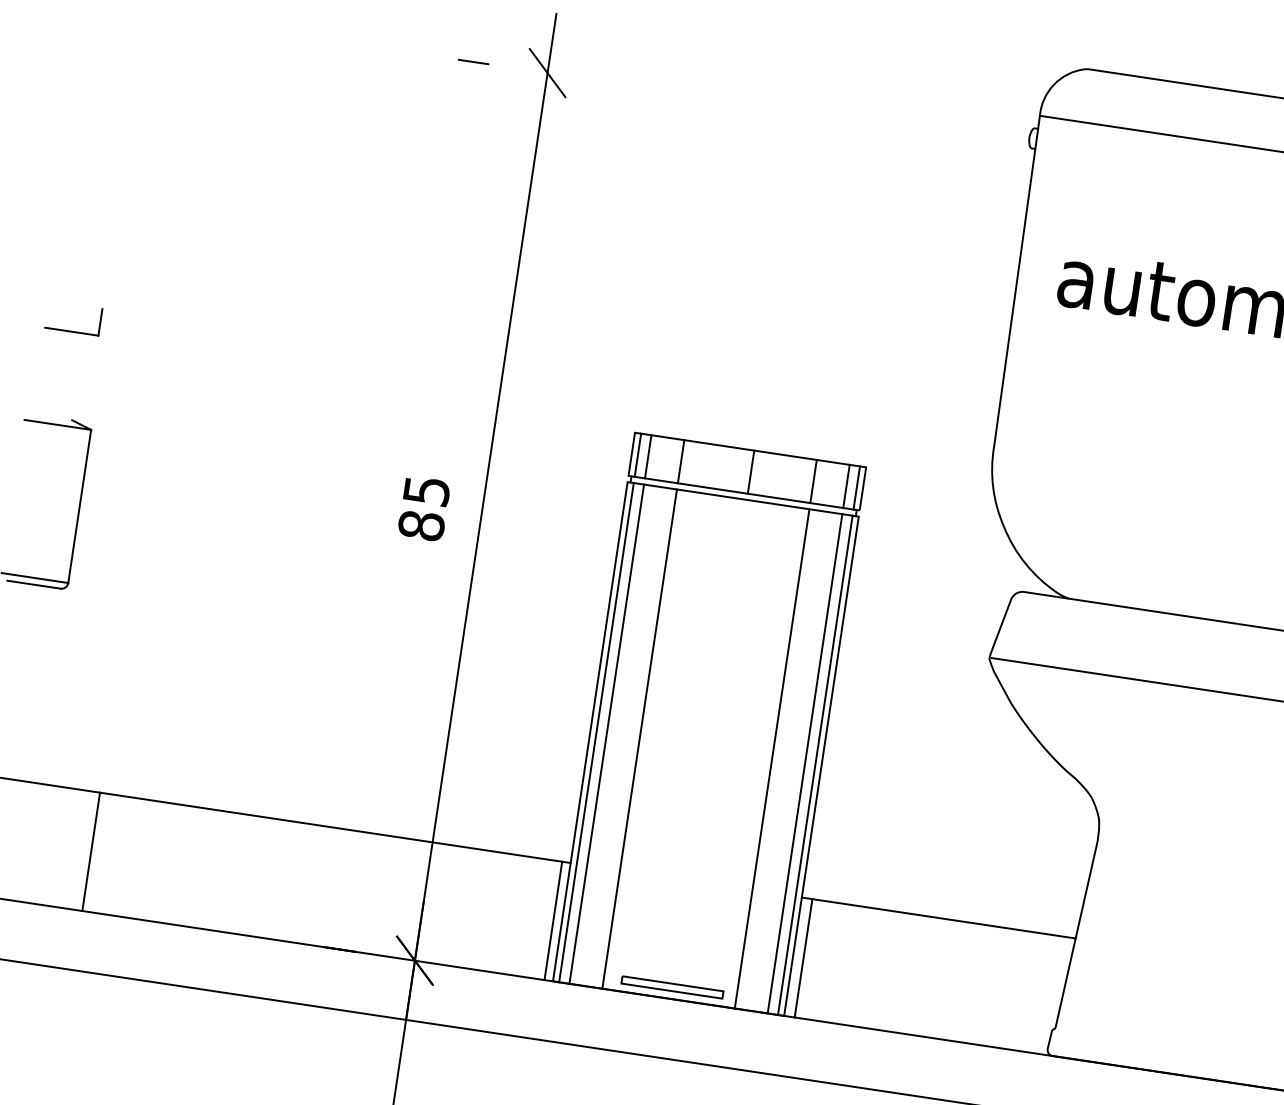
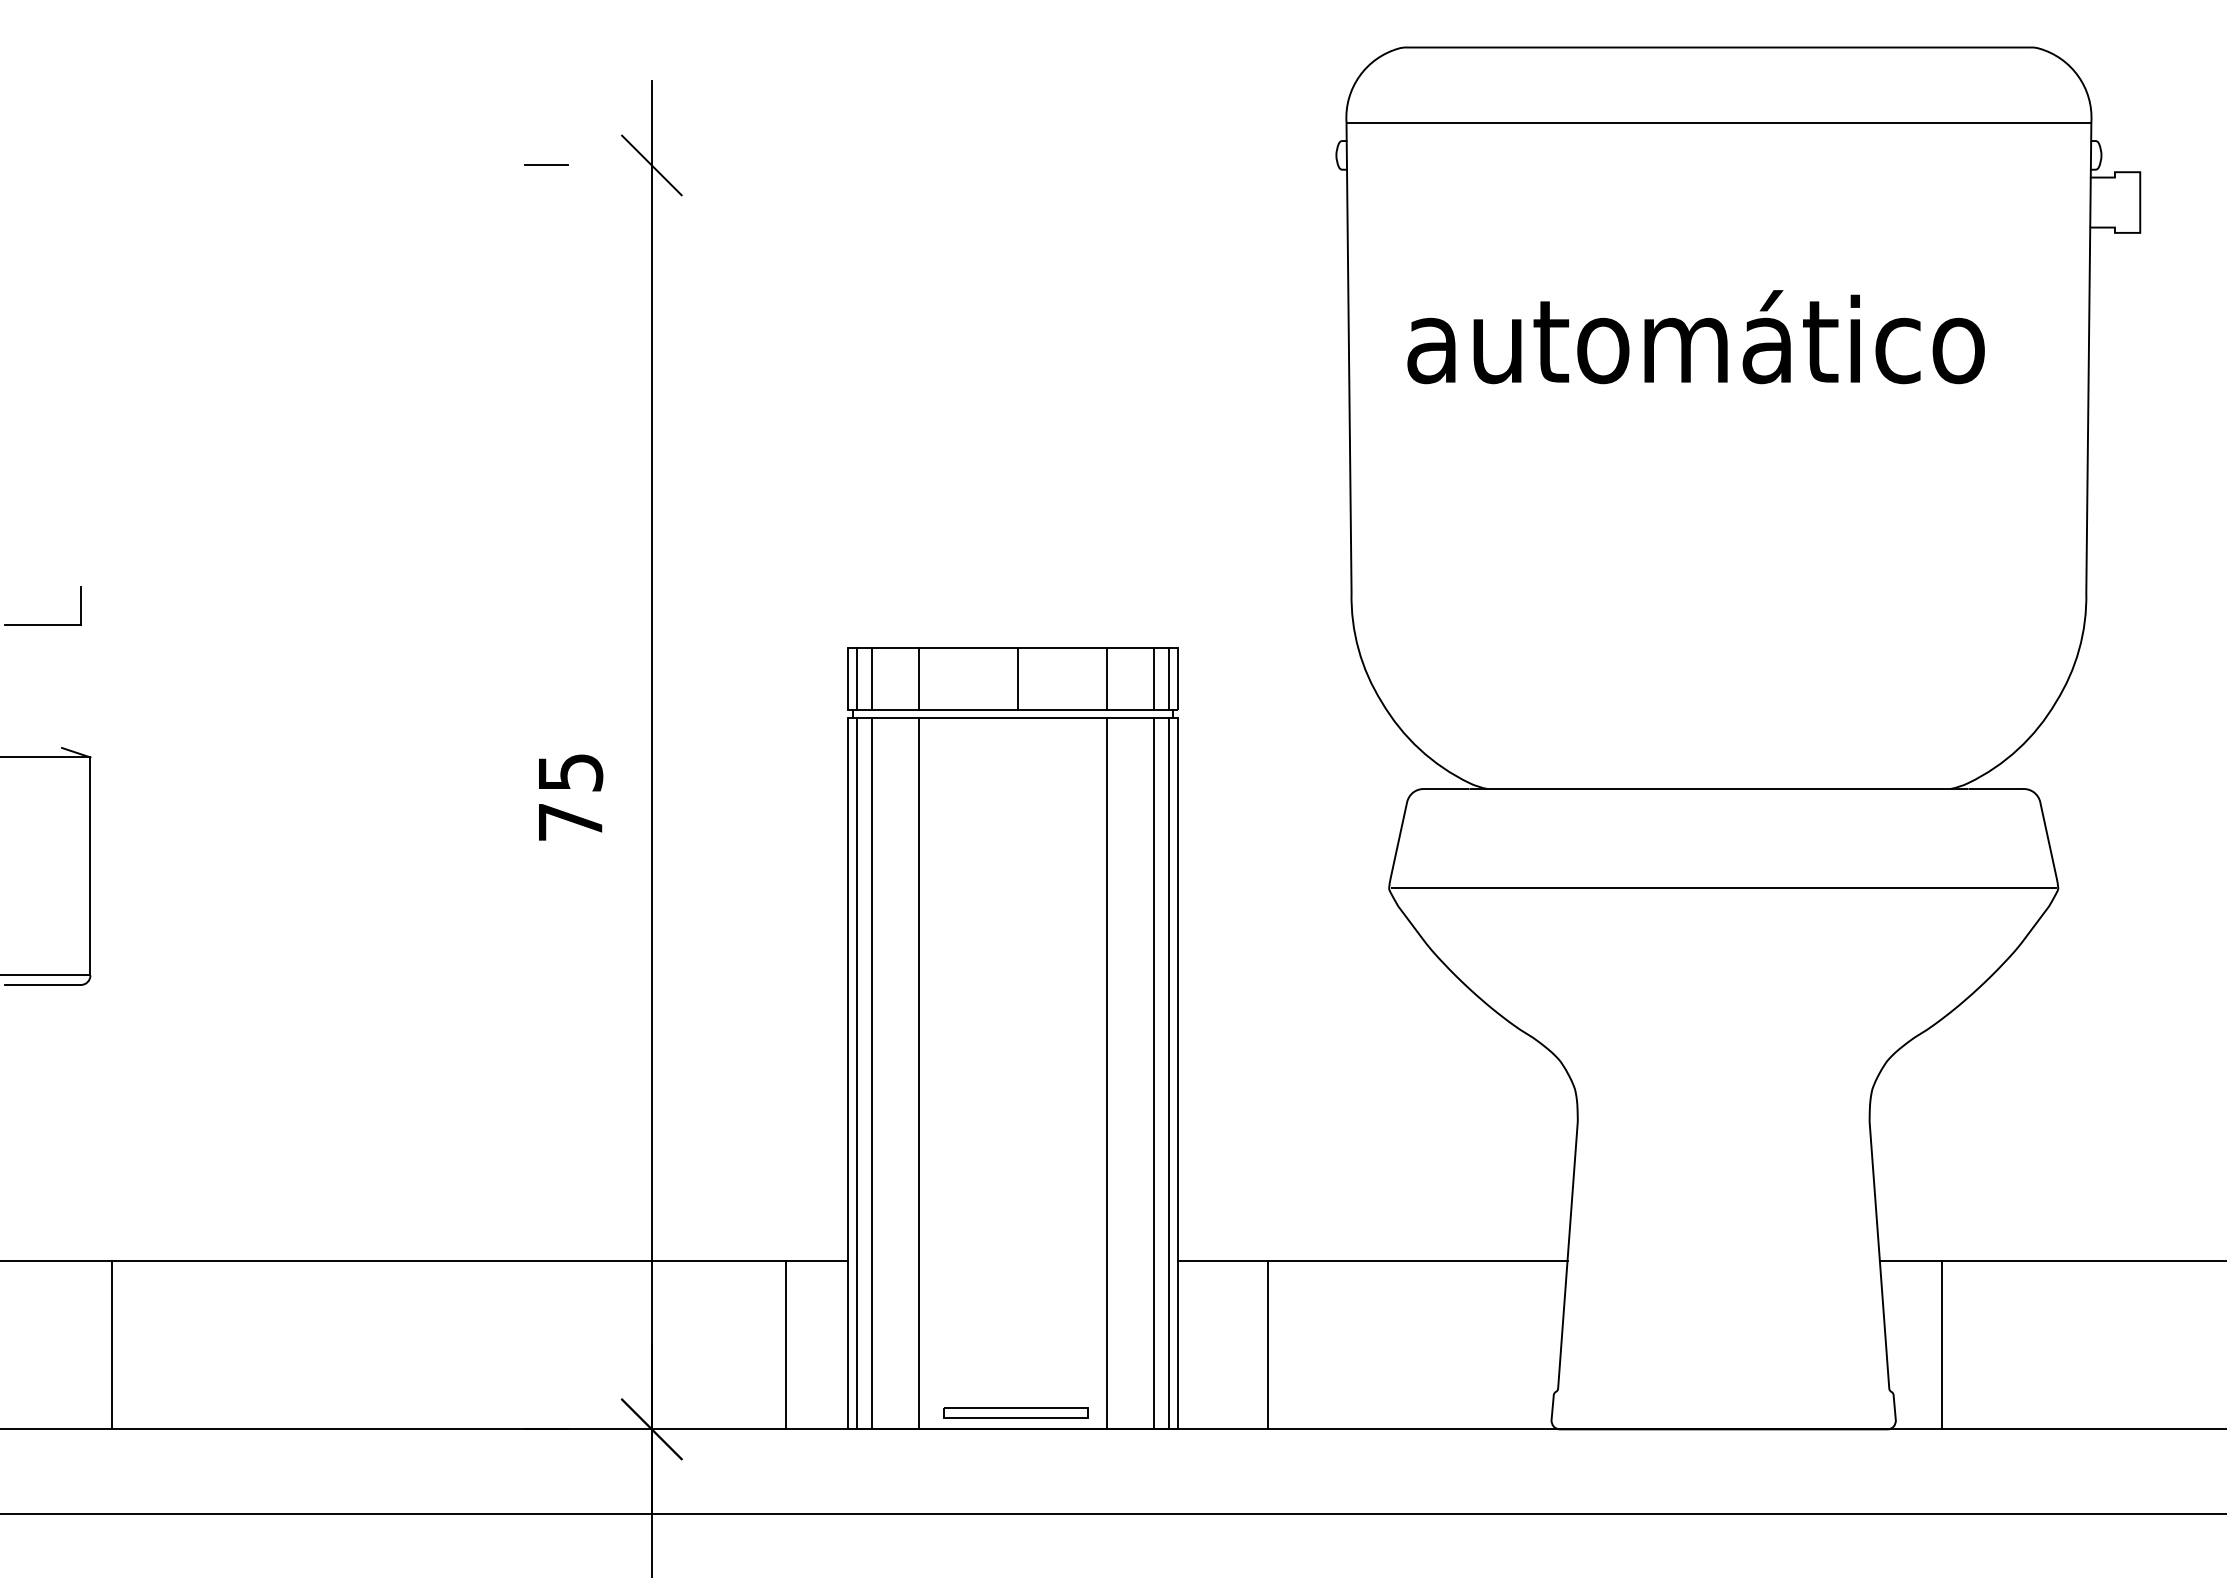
text: (421, 525) -> (570, 821), 85 -> 75
line: (91, 851) -> (112, 1344), moved
line: (553, 920) -> (786, 1344), moved
line: (803, 957) -> (1267, 1344), moved

